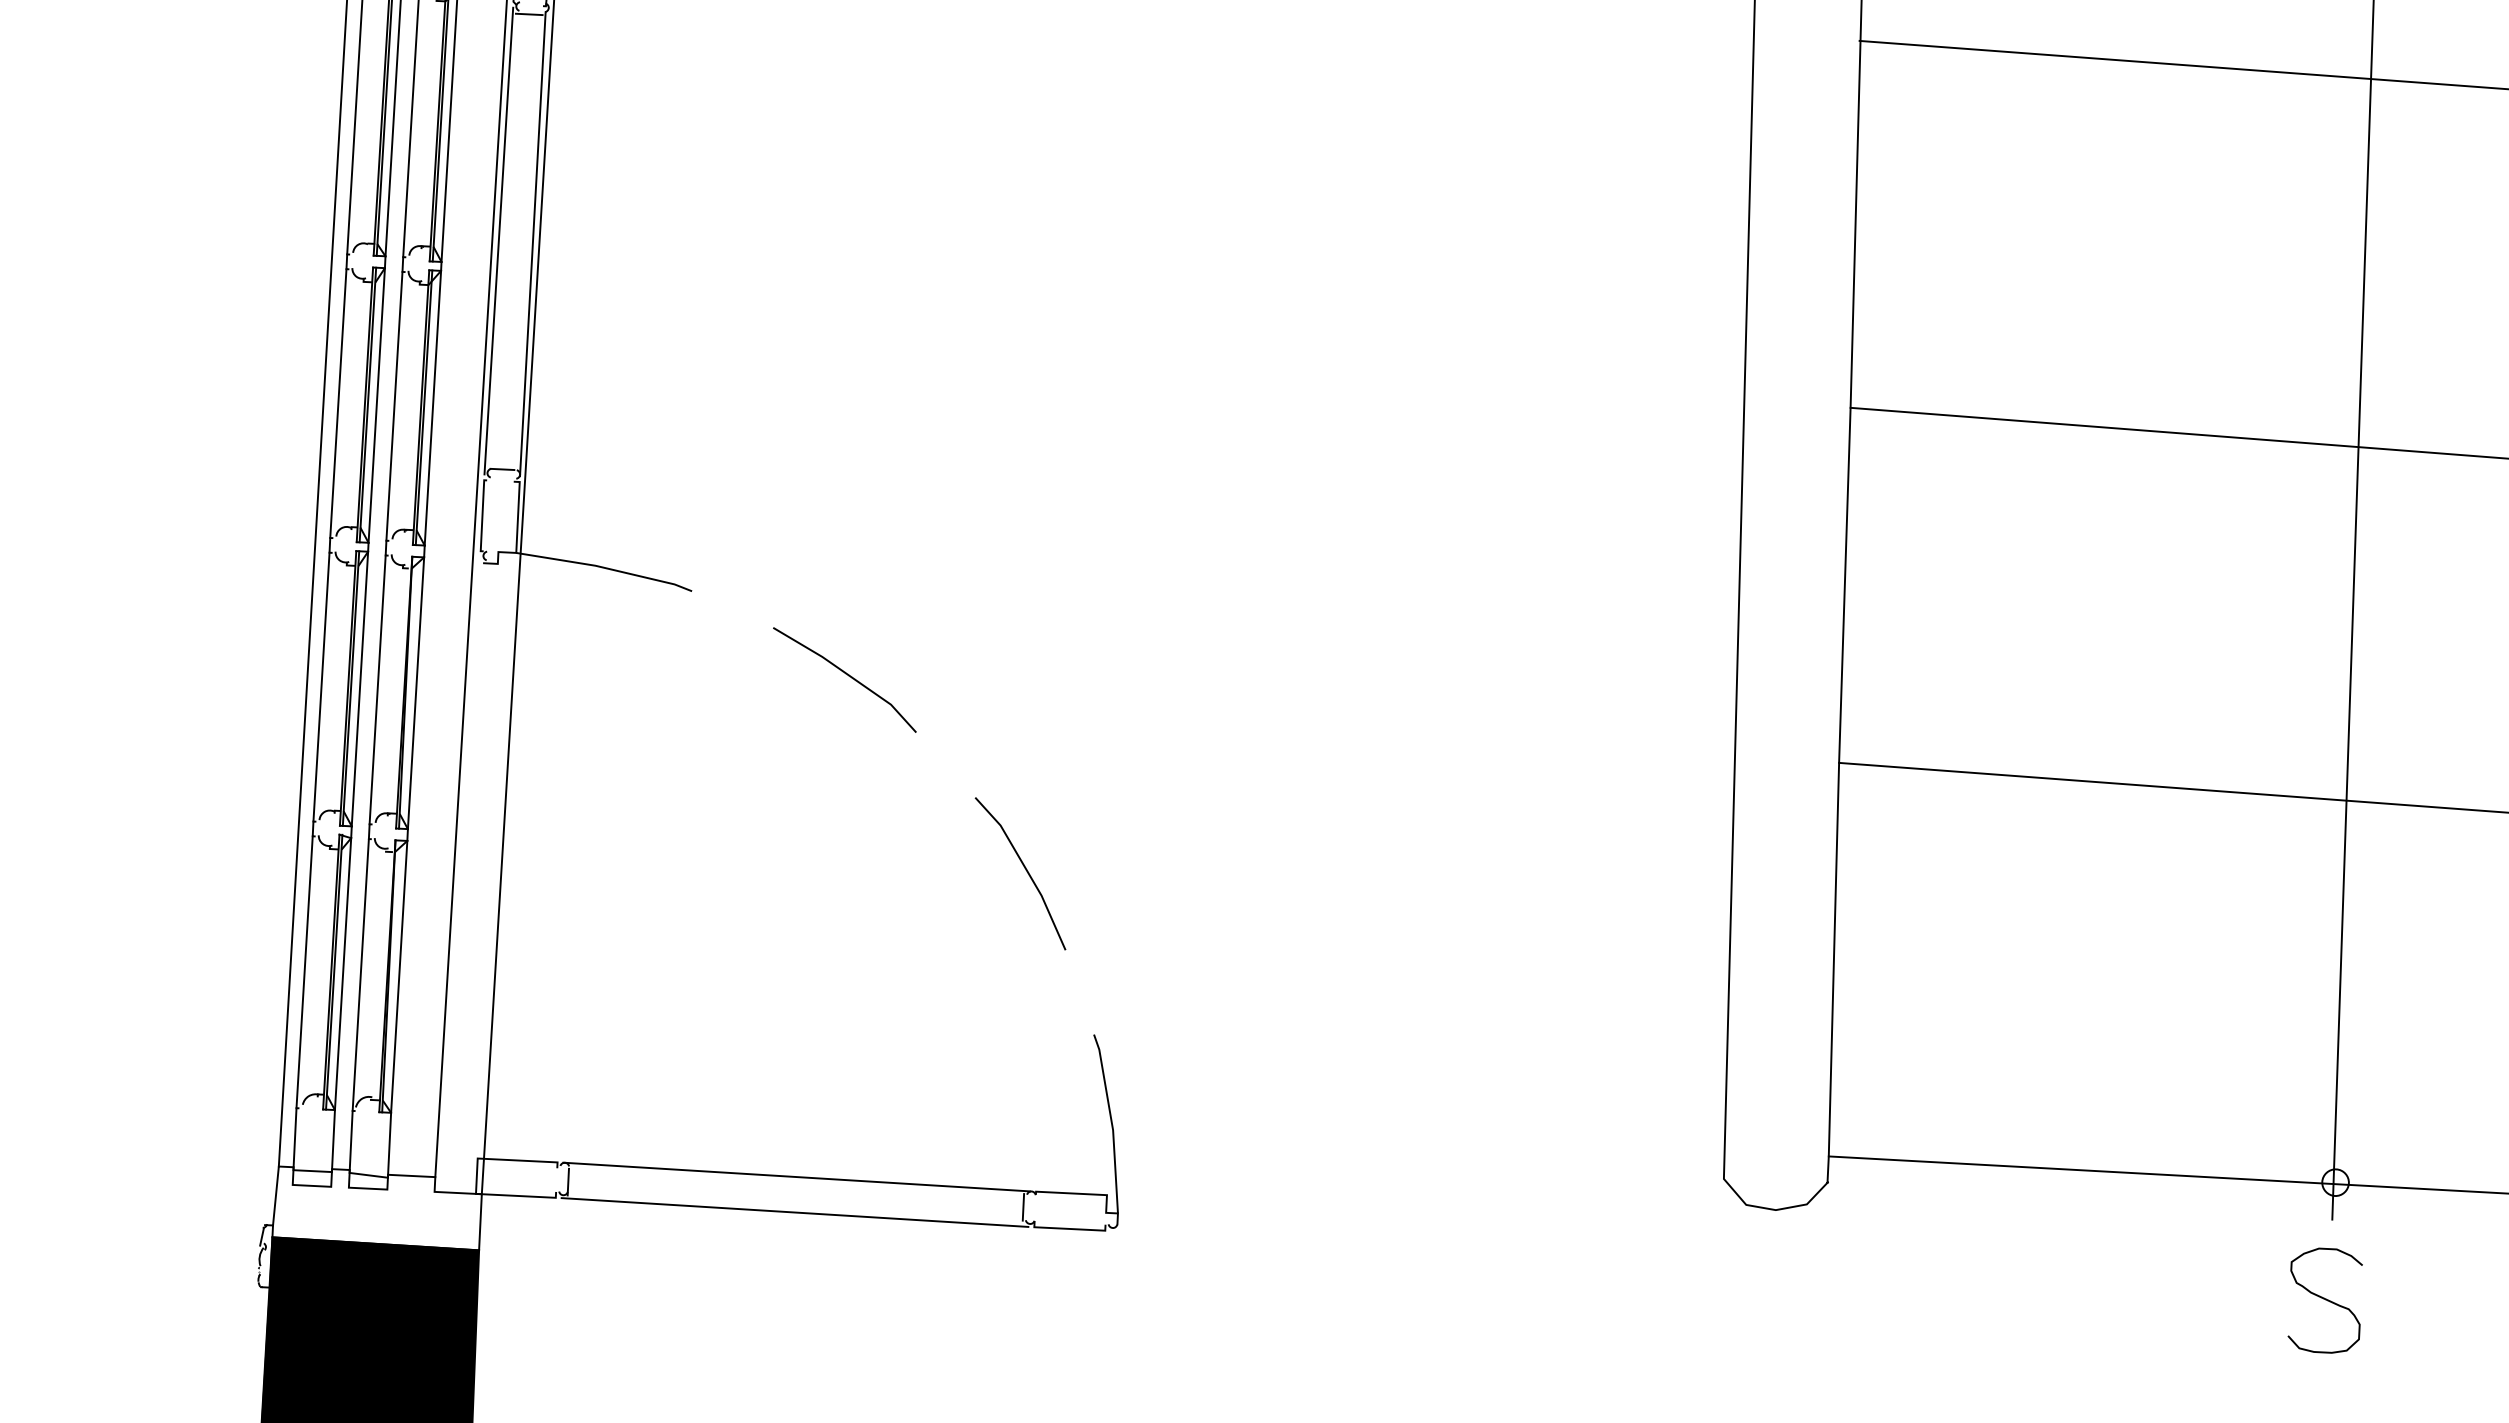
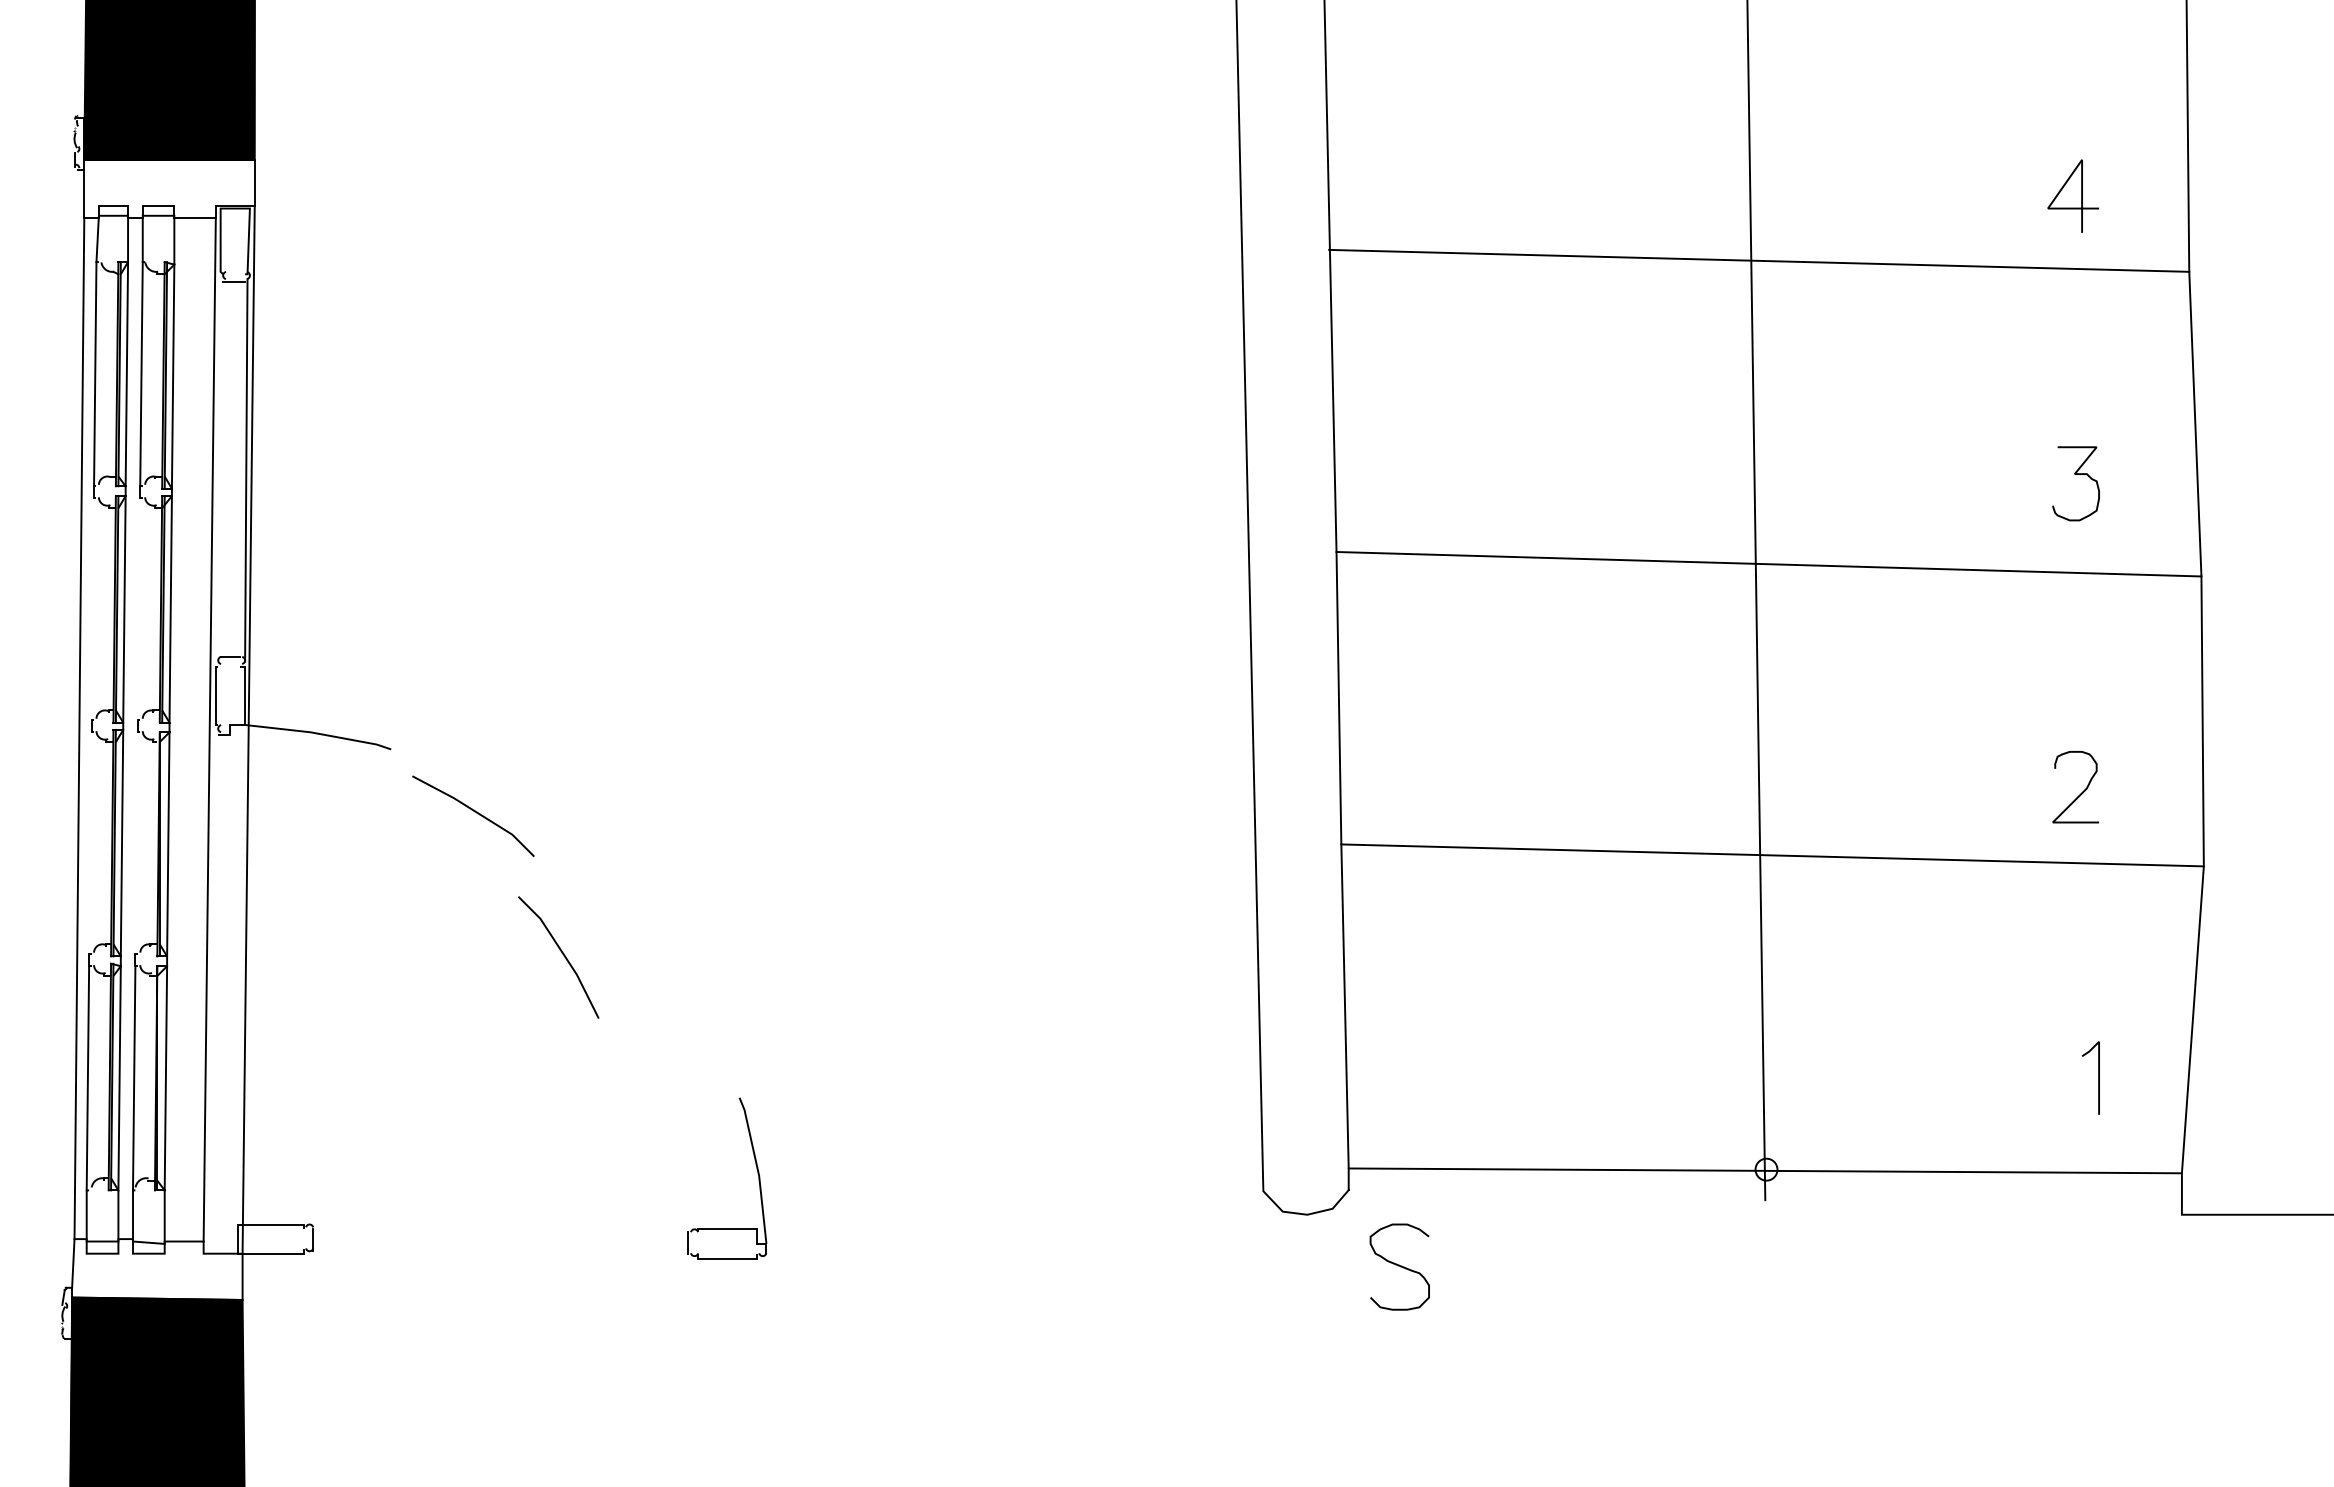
line: (498, 240) -> (217, 468), removed
line: (337, 403) -> (92, 609), removed
line: (393, 406) -> (138, 609), removed
line: (846, 675) -> (474, 812), moved
line: (321, 687) -> (90, 843), removed
line: (377, 690) -> (136, 843), removed
line: (1024, 869) -> (561, 953), moved
line: (796, 1176) -> (500, 1226), removed
line: (794, 1211) -> (500, 1255), removed
curve: (2324, 1299) -> (1399, 1266), moved

